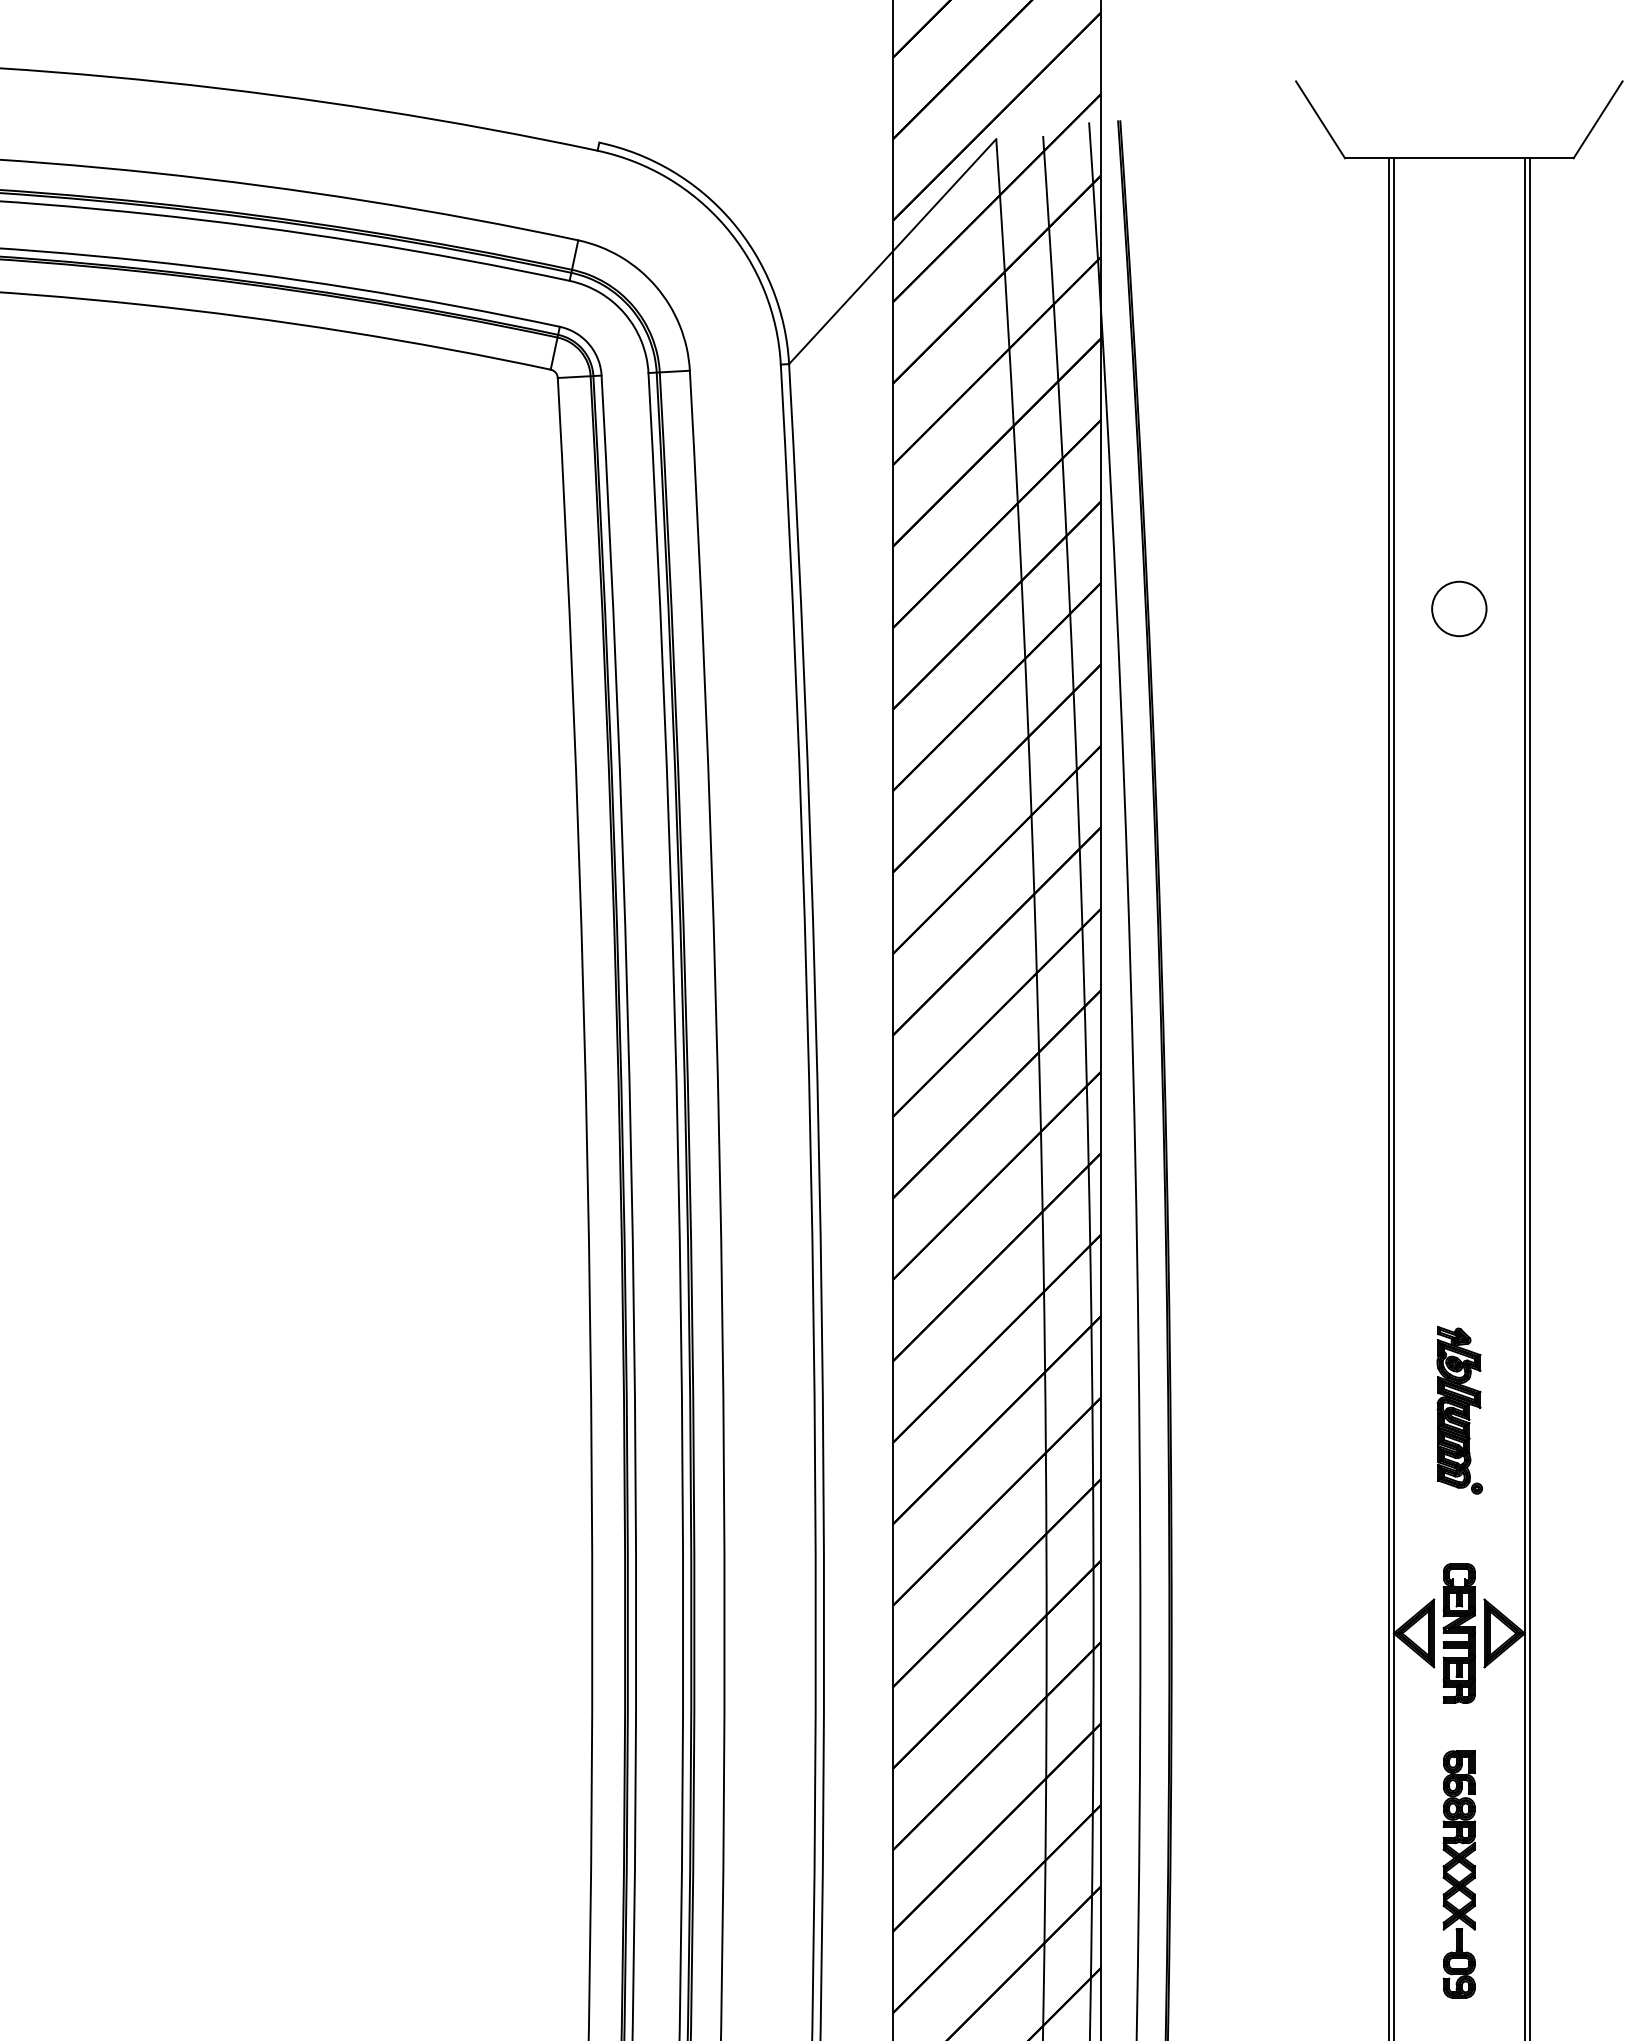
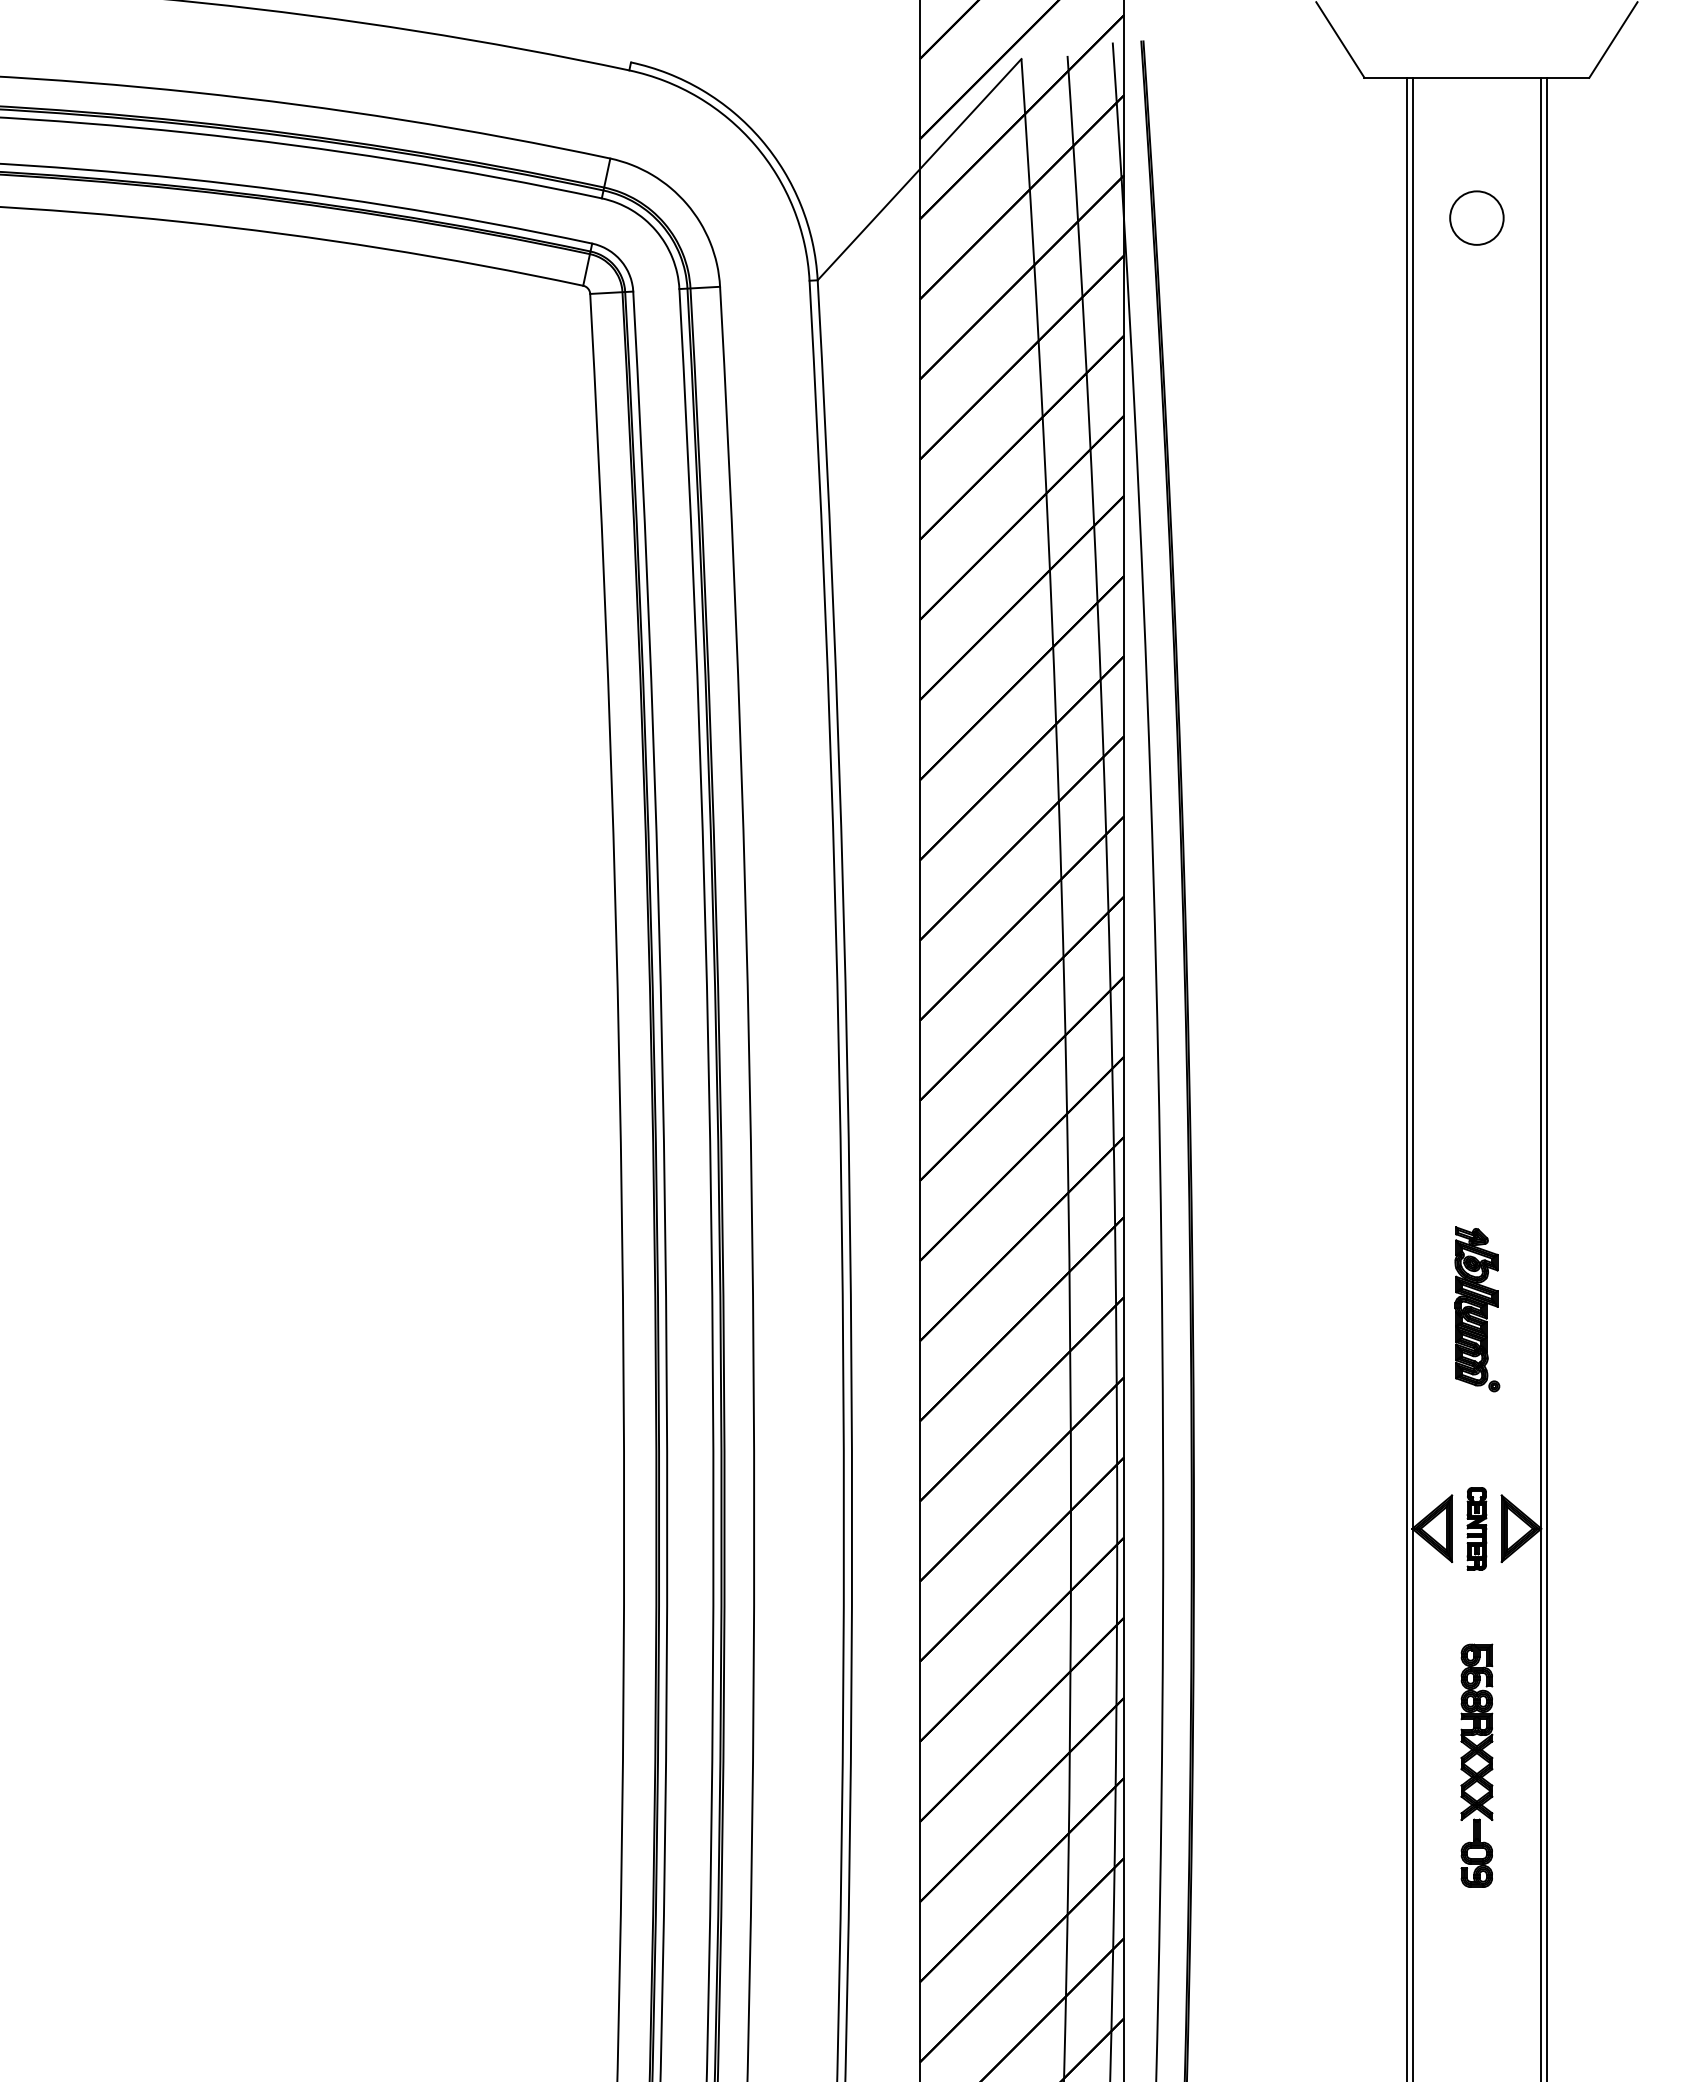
circle: (1458, 608) -> (1476, 217), moved
part: (1458, 1633) -> (1476, 1528), size x0.6

